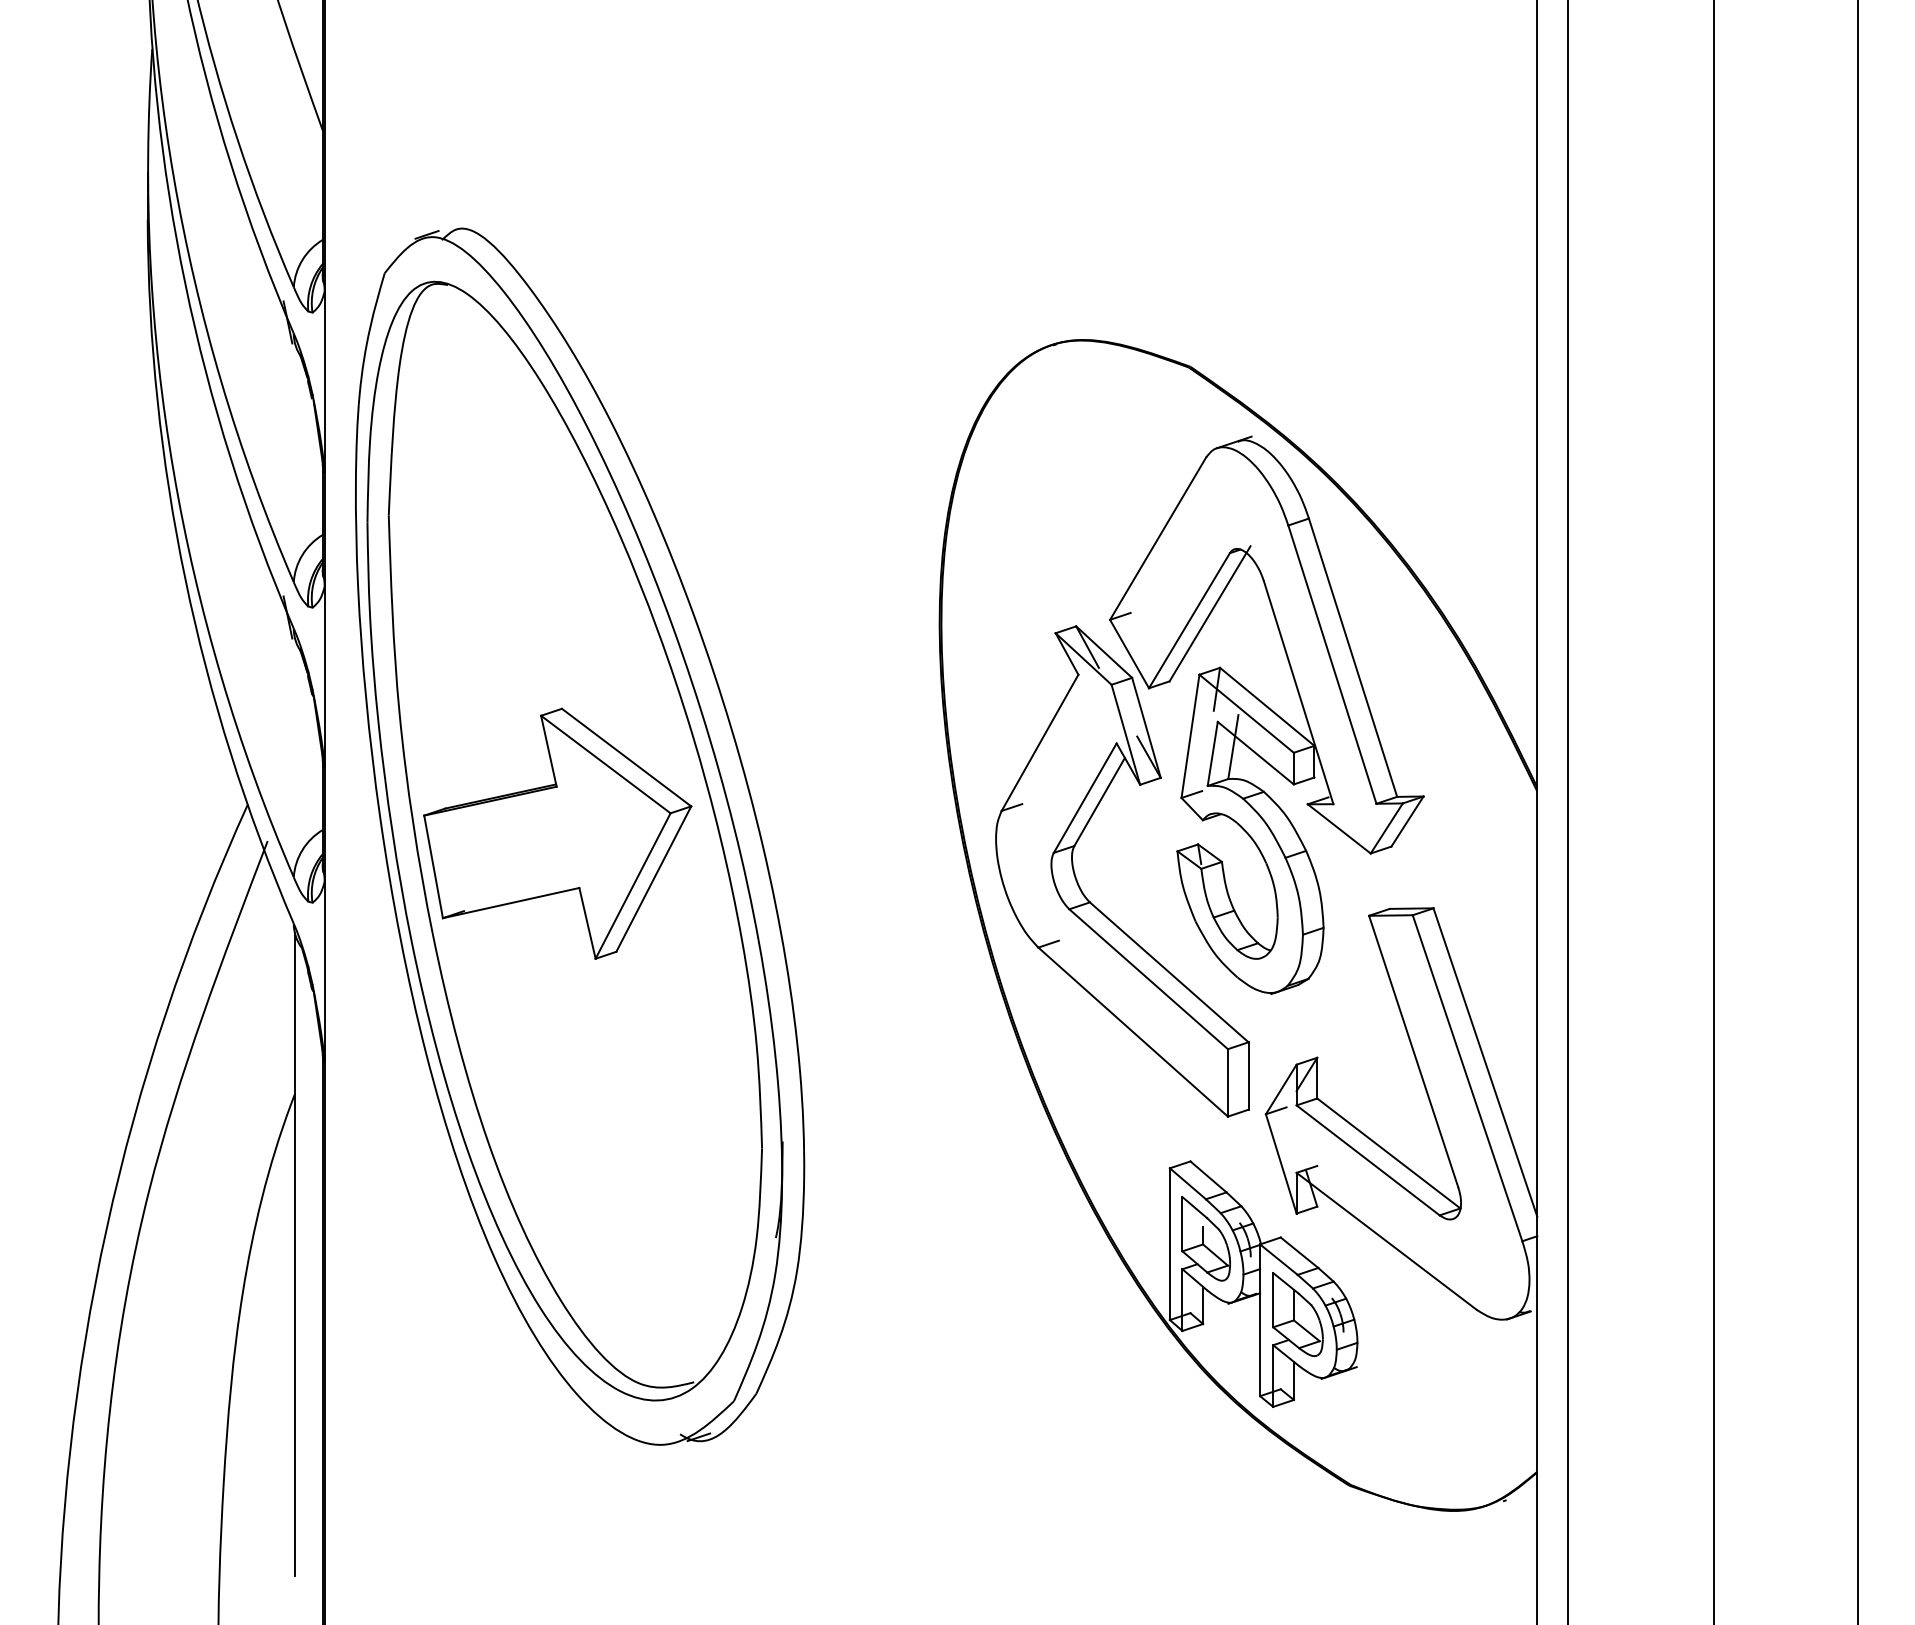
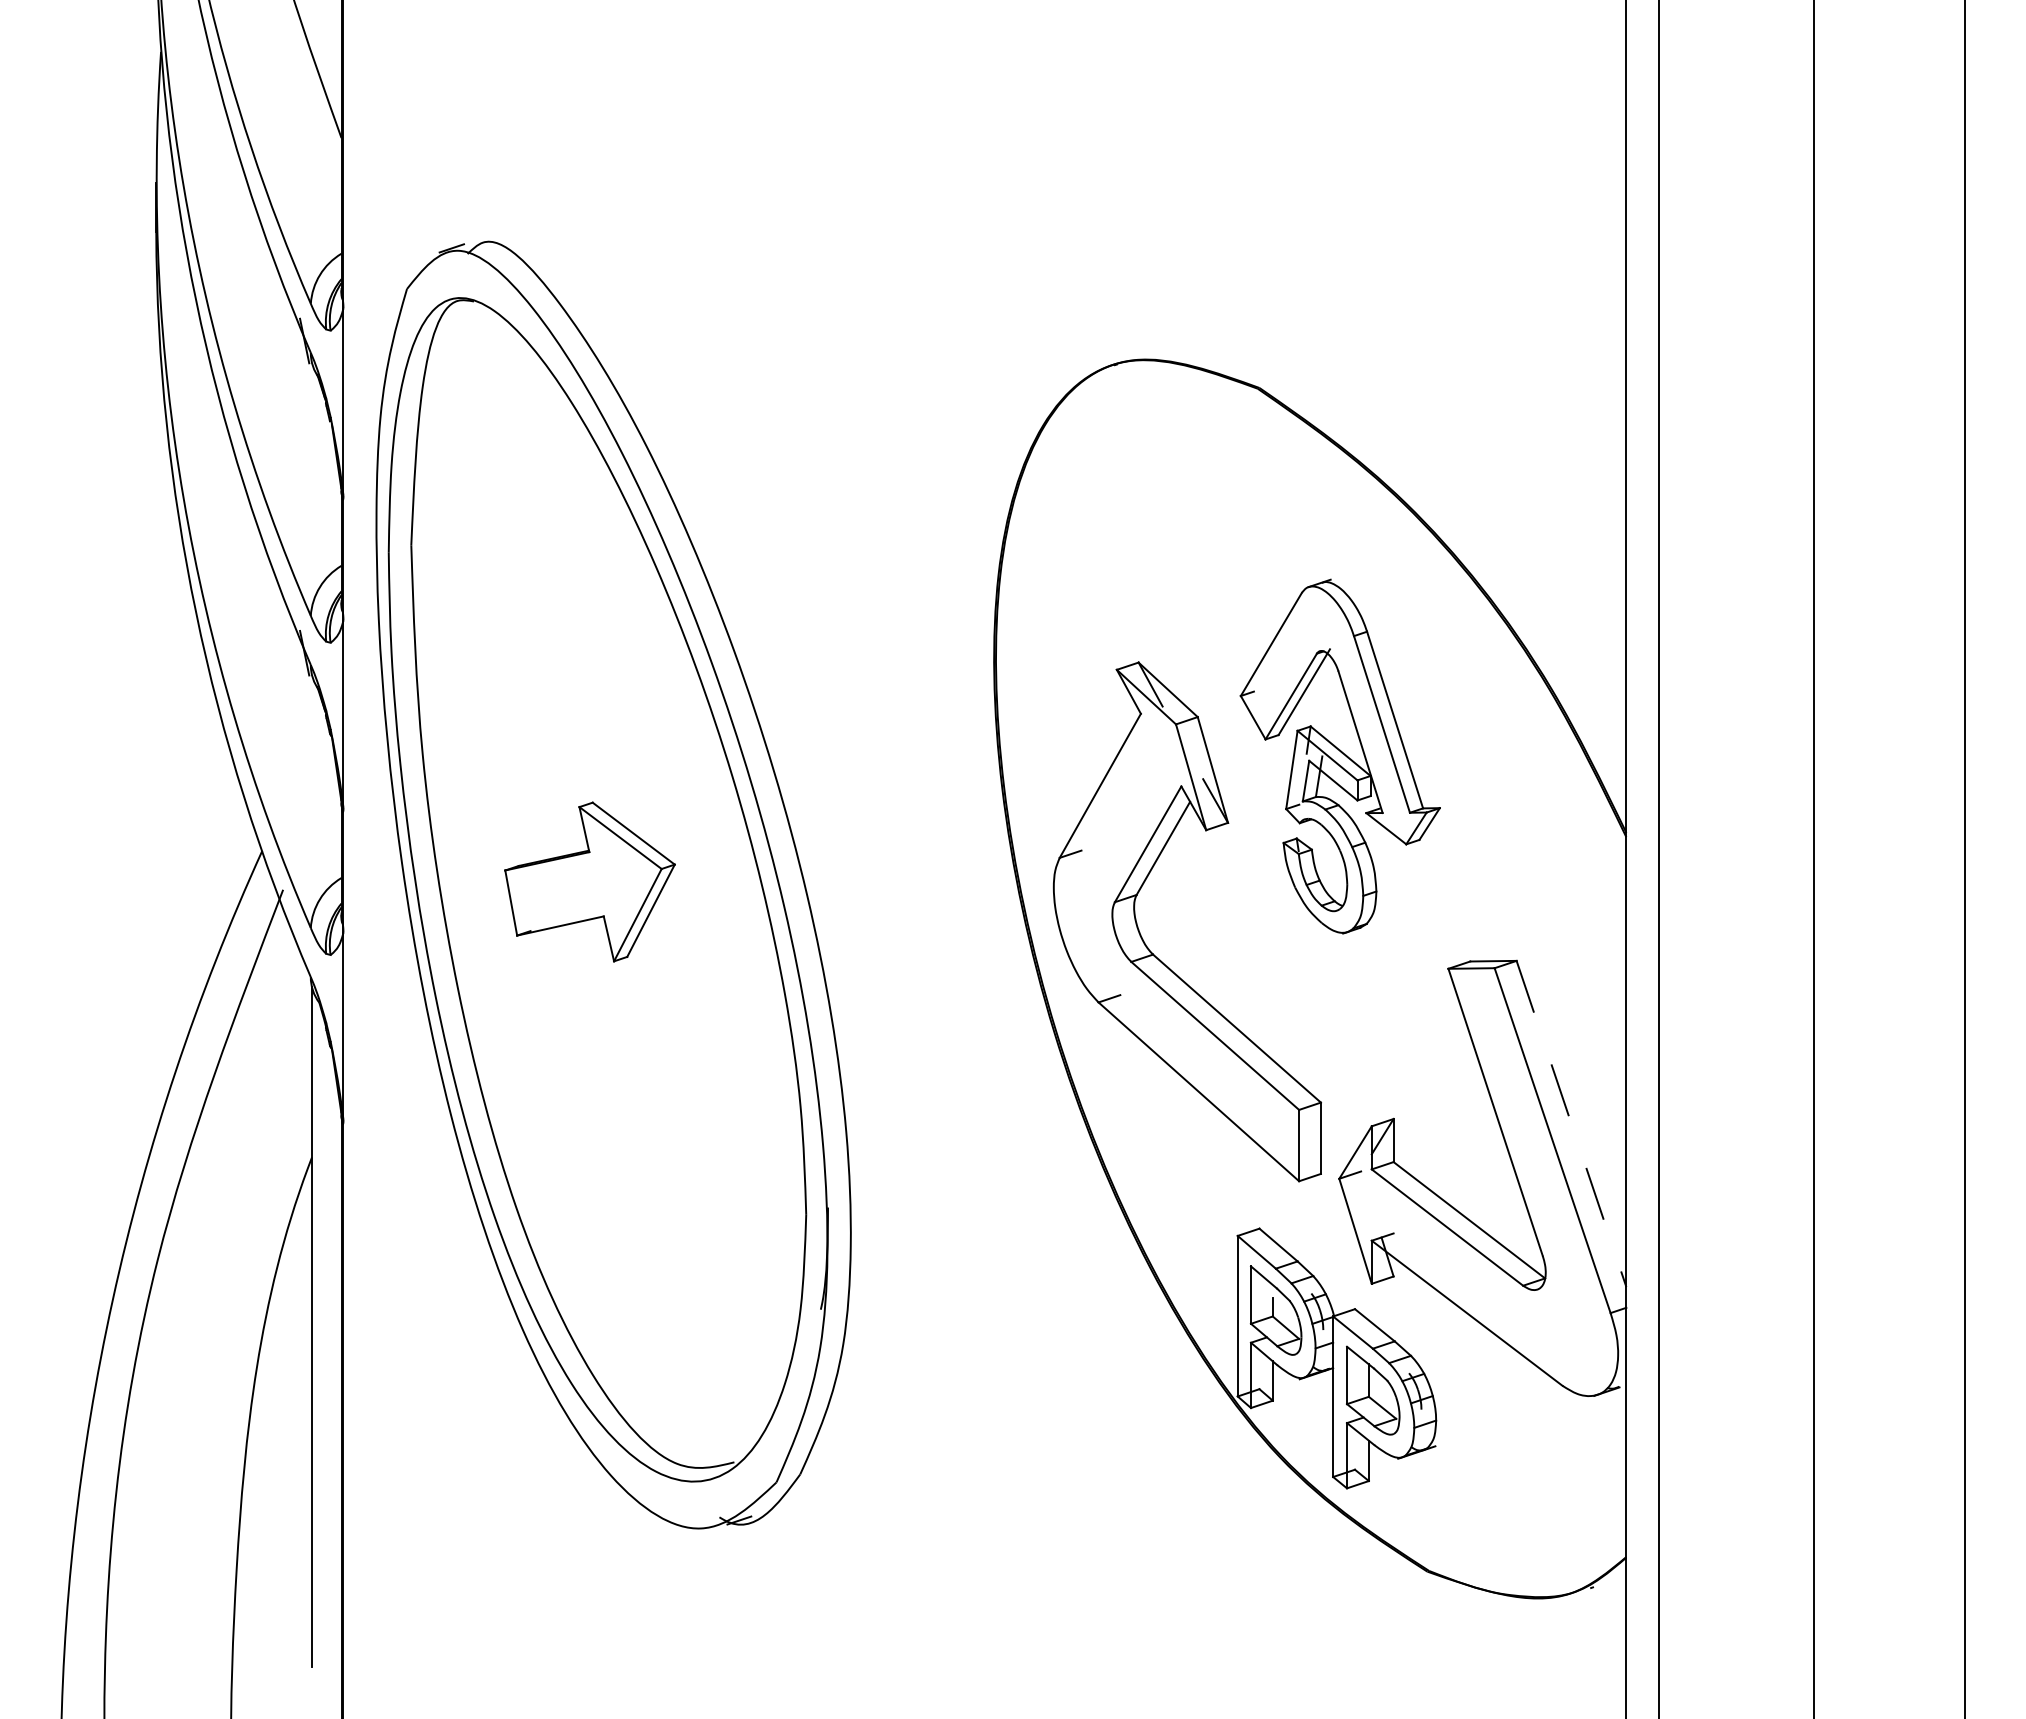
part: (1267, 715) -> (1340, 756), size x0.6
part: (557, 833) -> (589, 881), size x0.6
line: (1485, 1062) -> (1571, 1124), solid -> dashed

